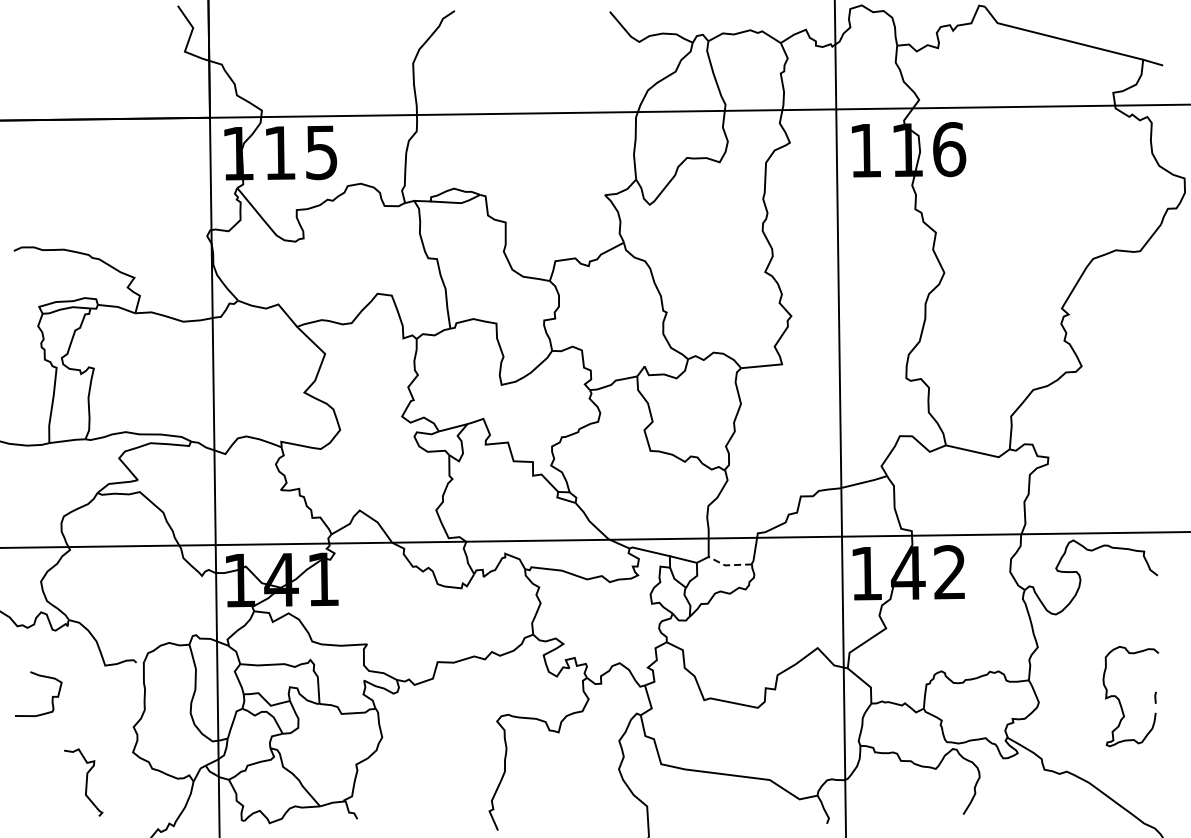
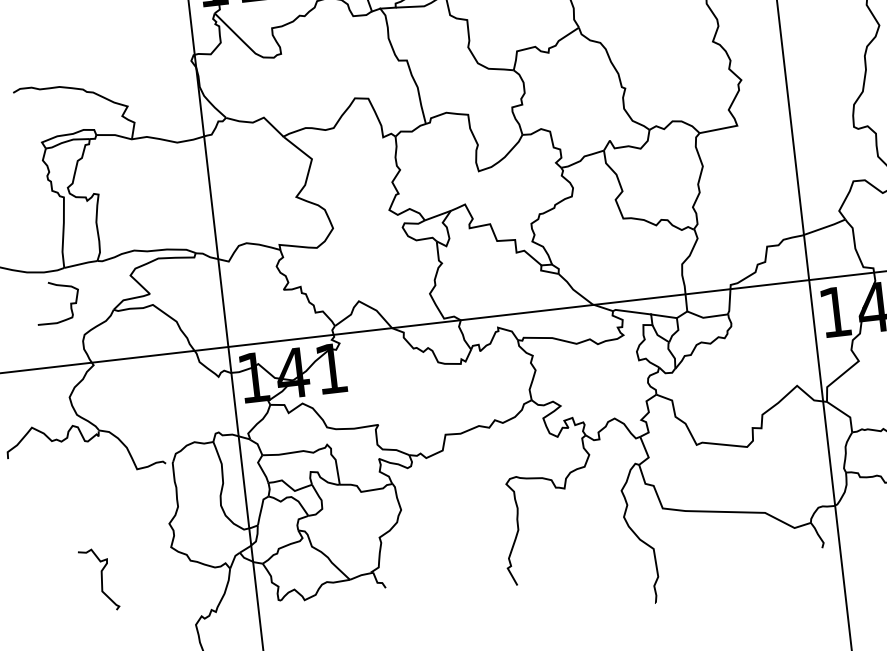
line: (728, 565) -> (706, 317), dashed -> solid
curve: (51, 697) -> (69, 304), moved
curve: (85, 782) -> (100, 579), moved

